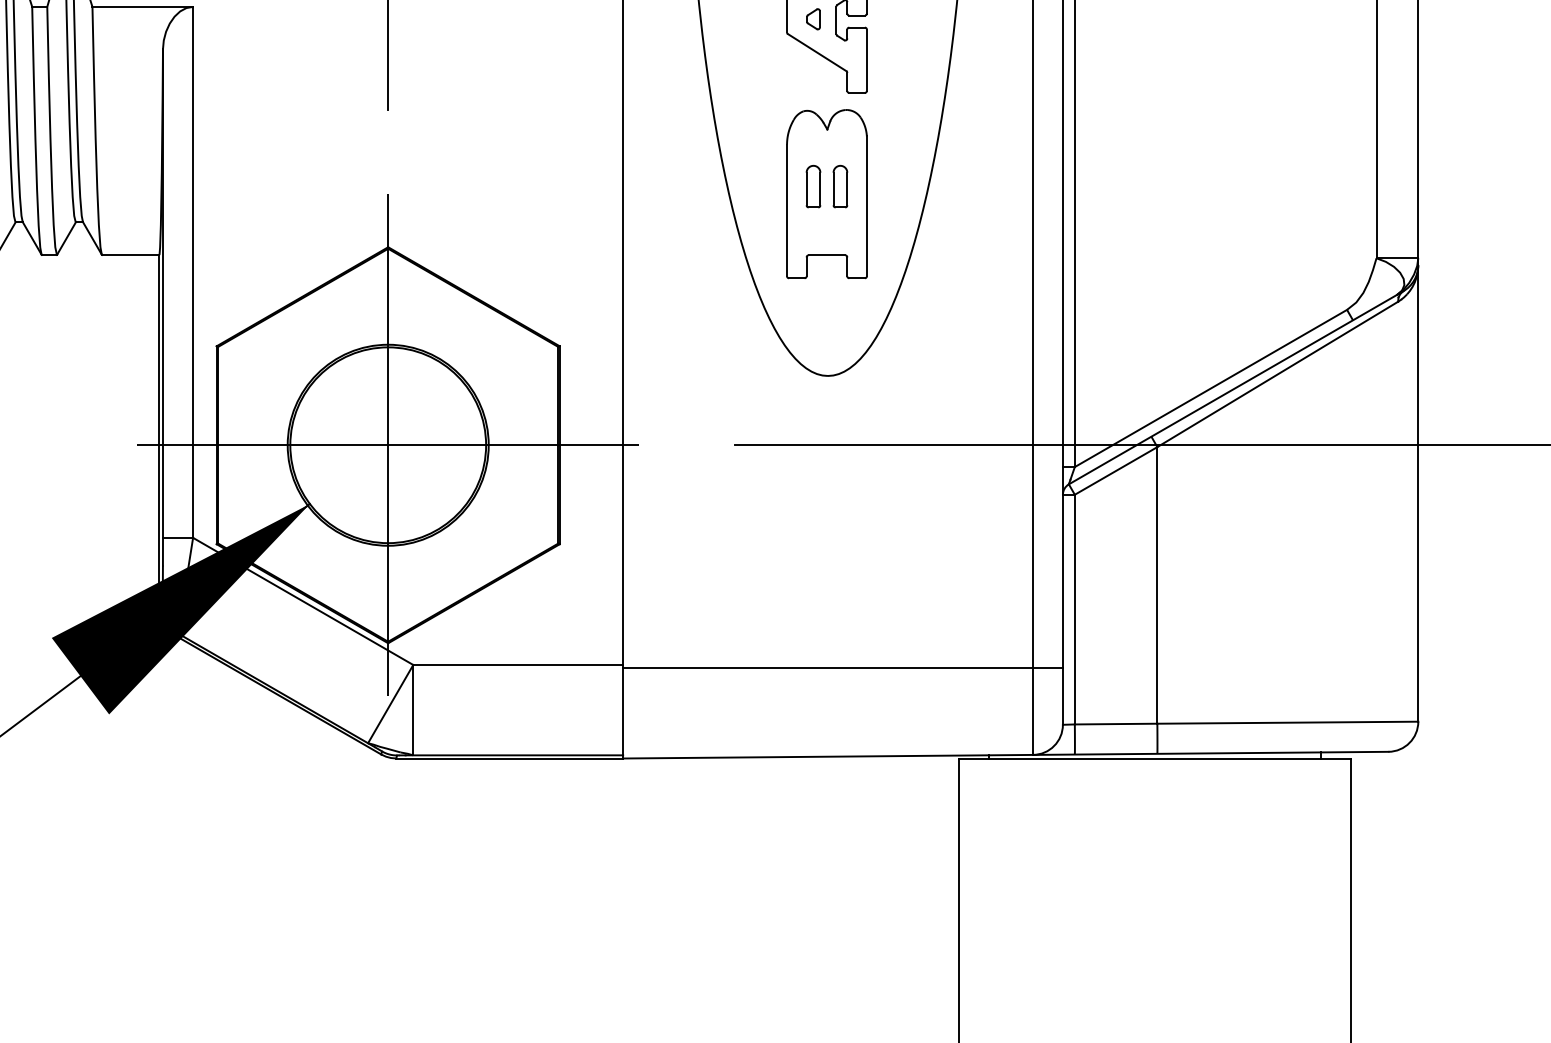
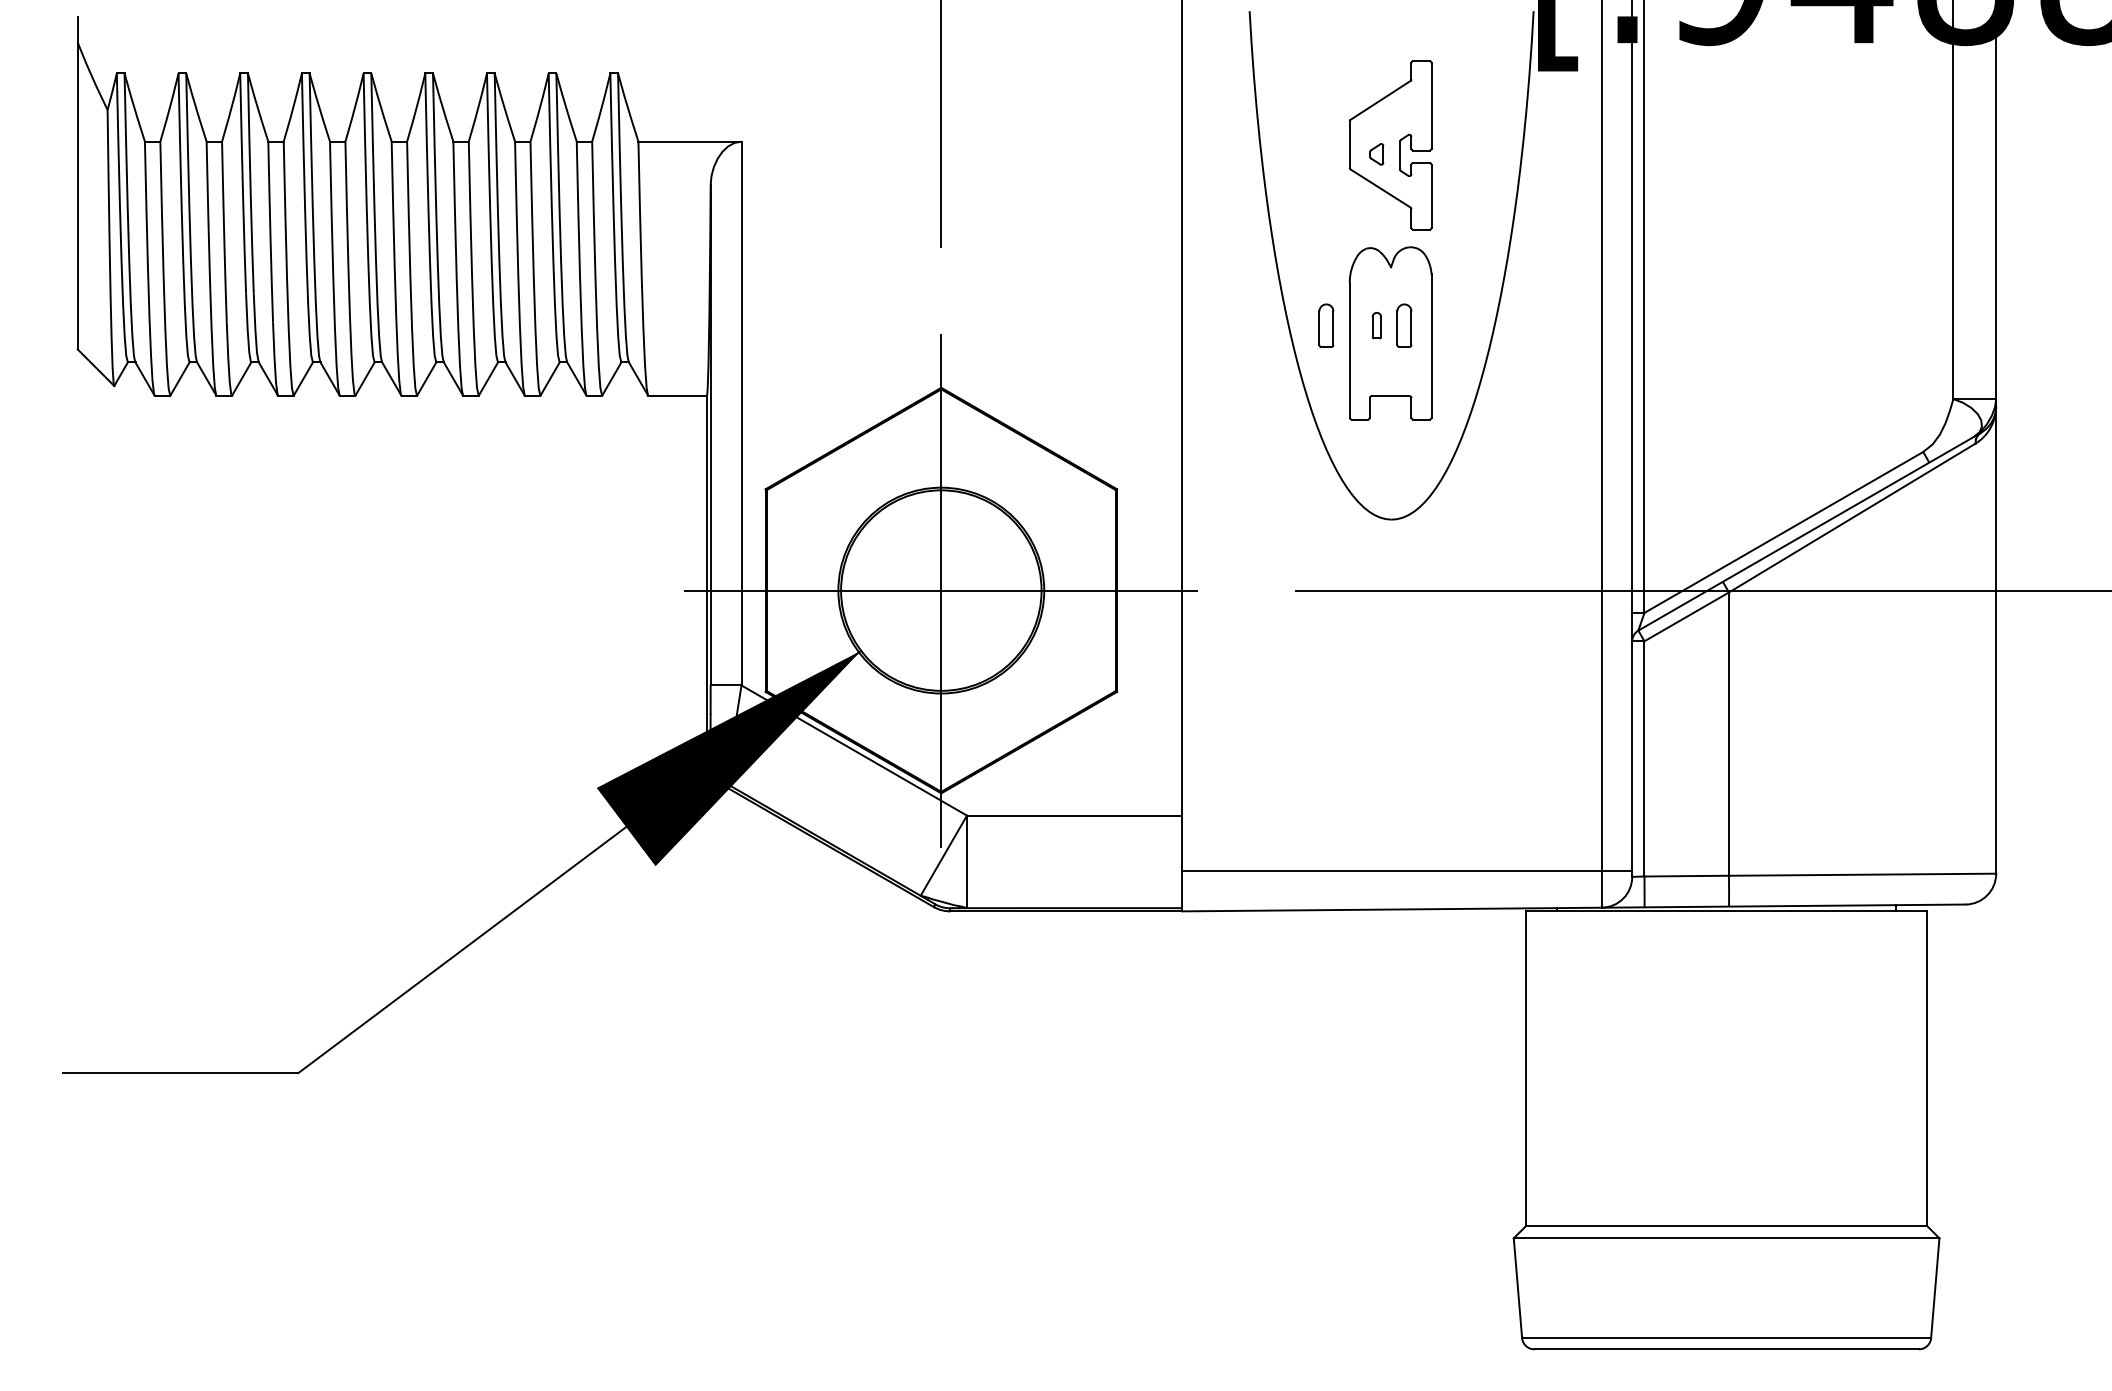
part: (764, 186) -> (1326, 325), added
part: (813, 186) -> (1376, 325), size x0.6
line: (842, 667) -> (1406, 870), moved

